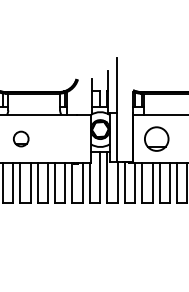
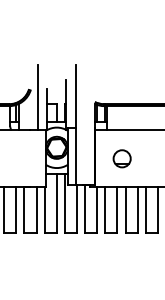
line: (83, 86) -> (37, 97), added
part: (156, 138) -> (122, 158), size x0.62

